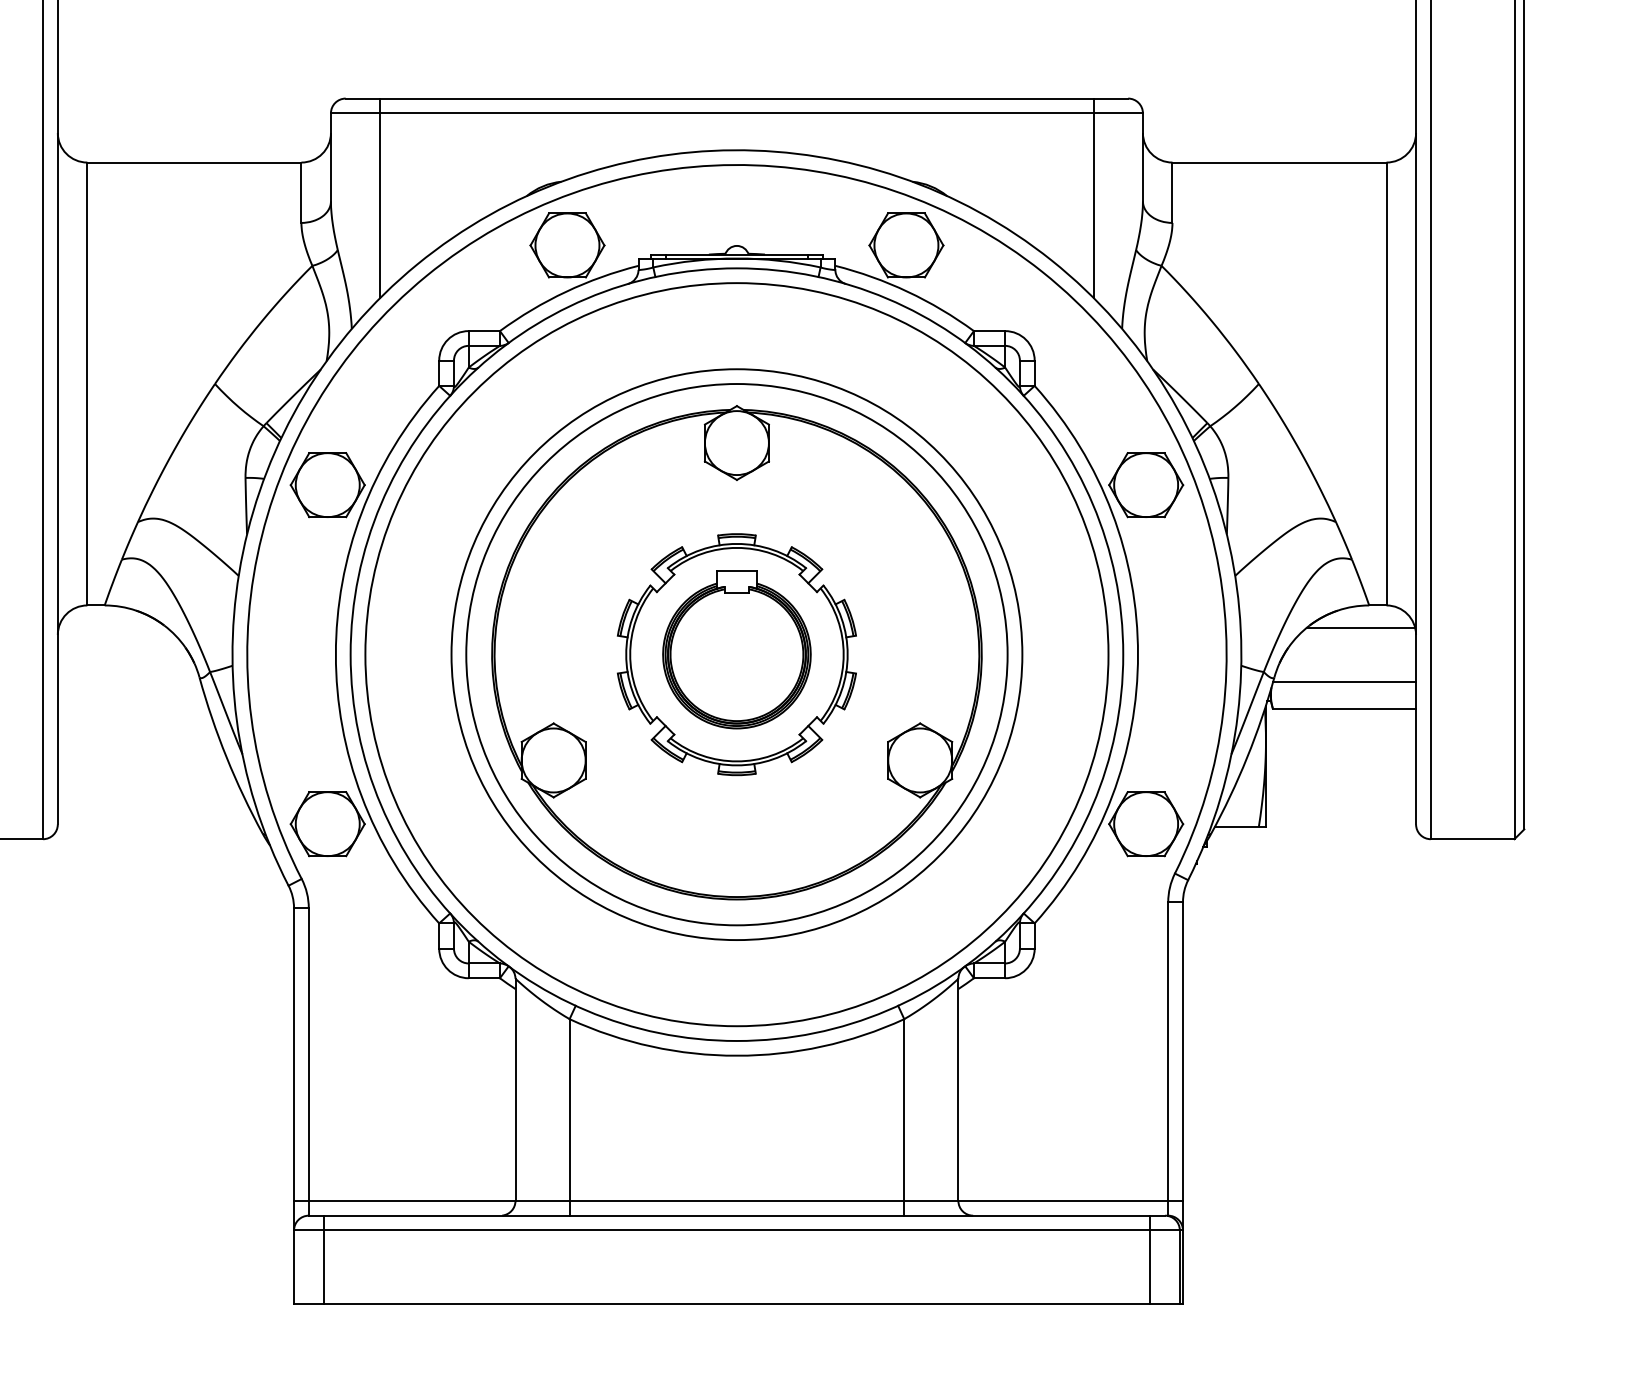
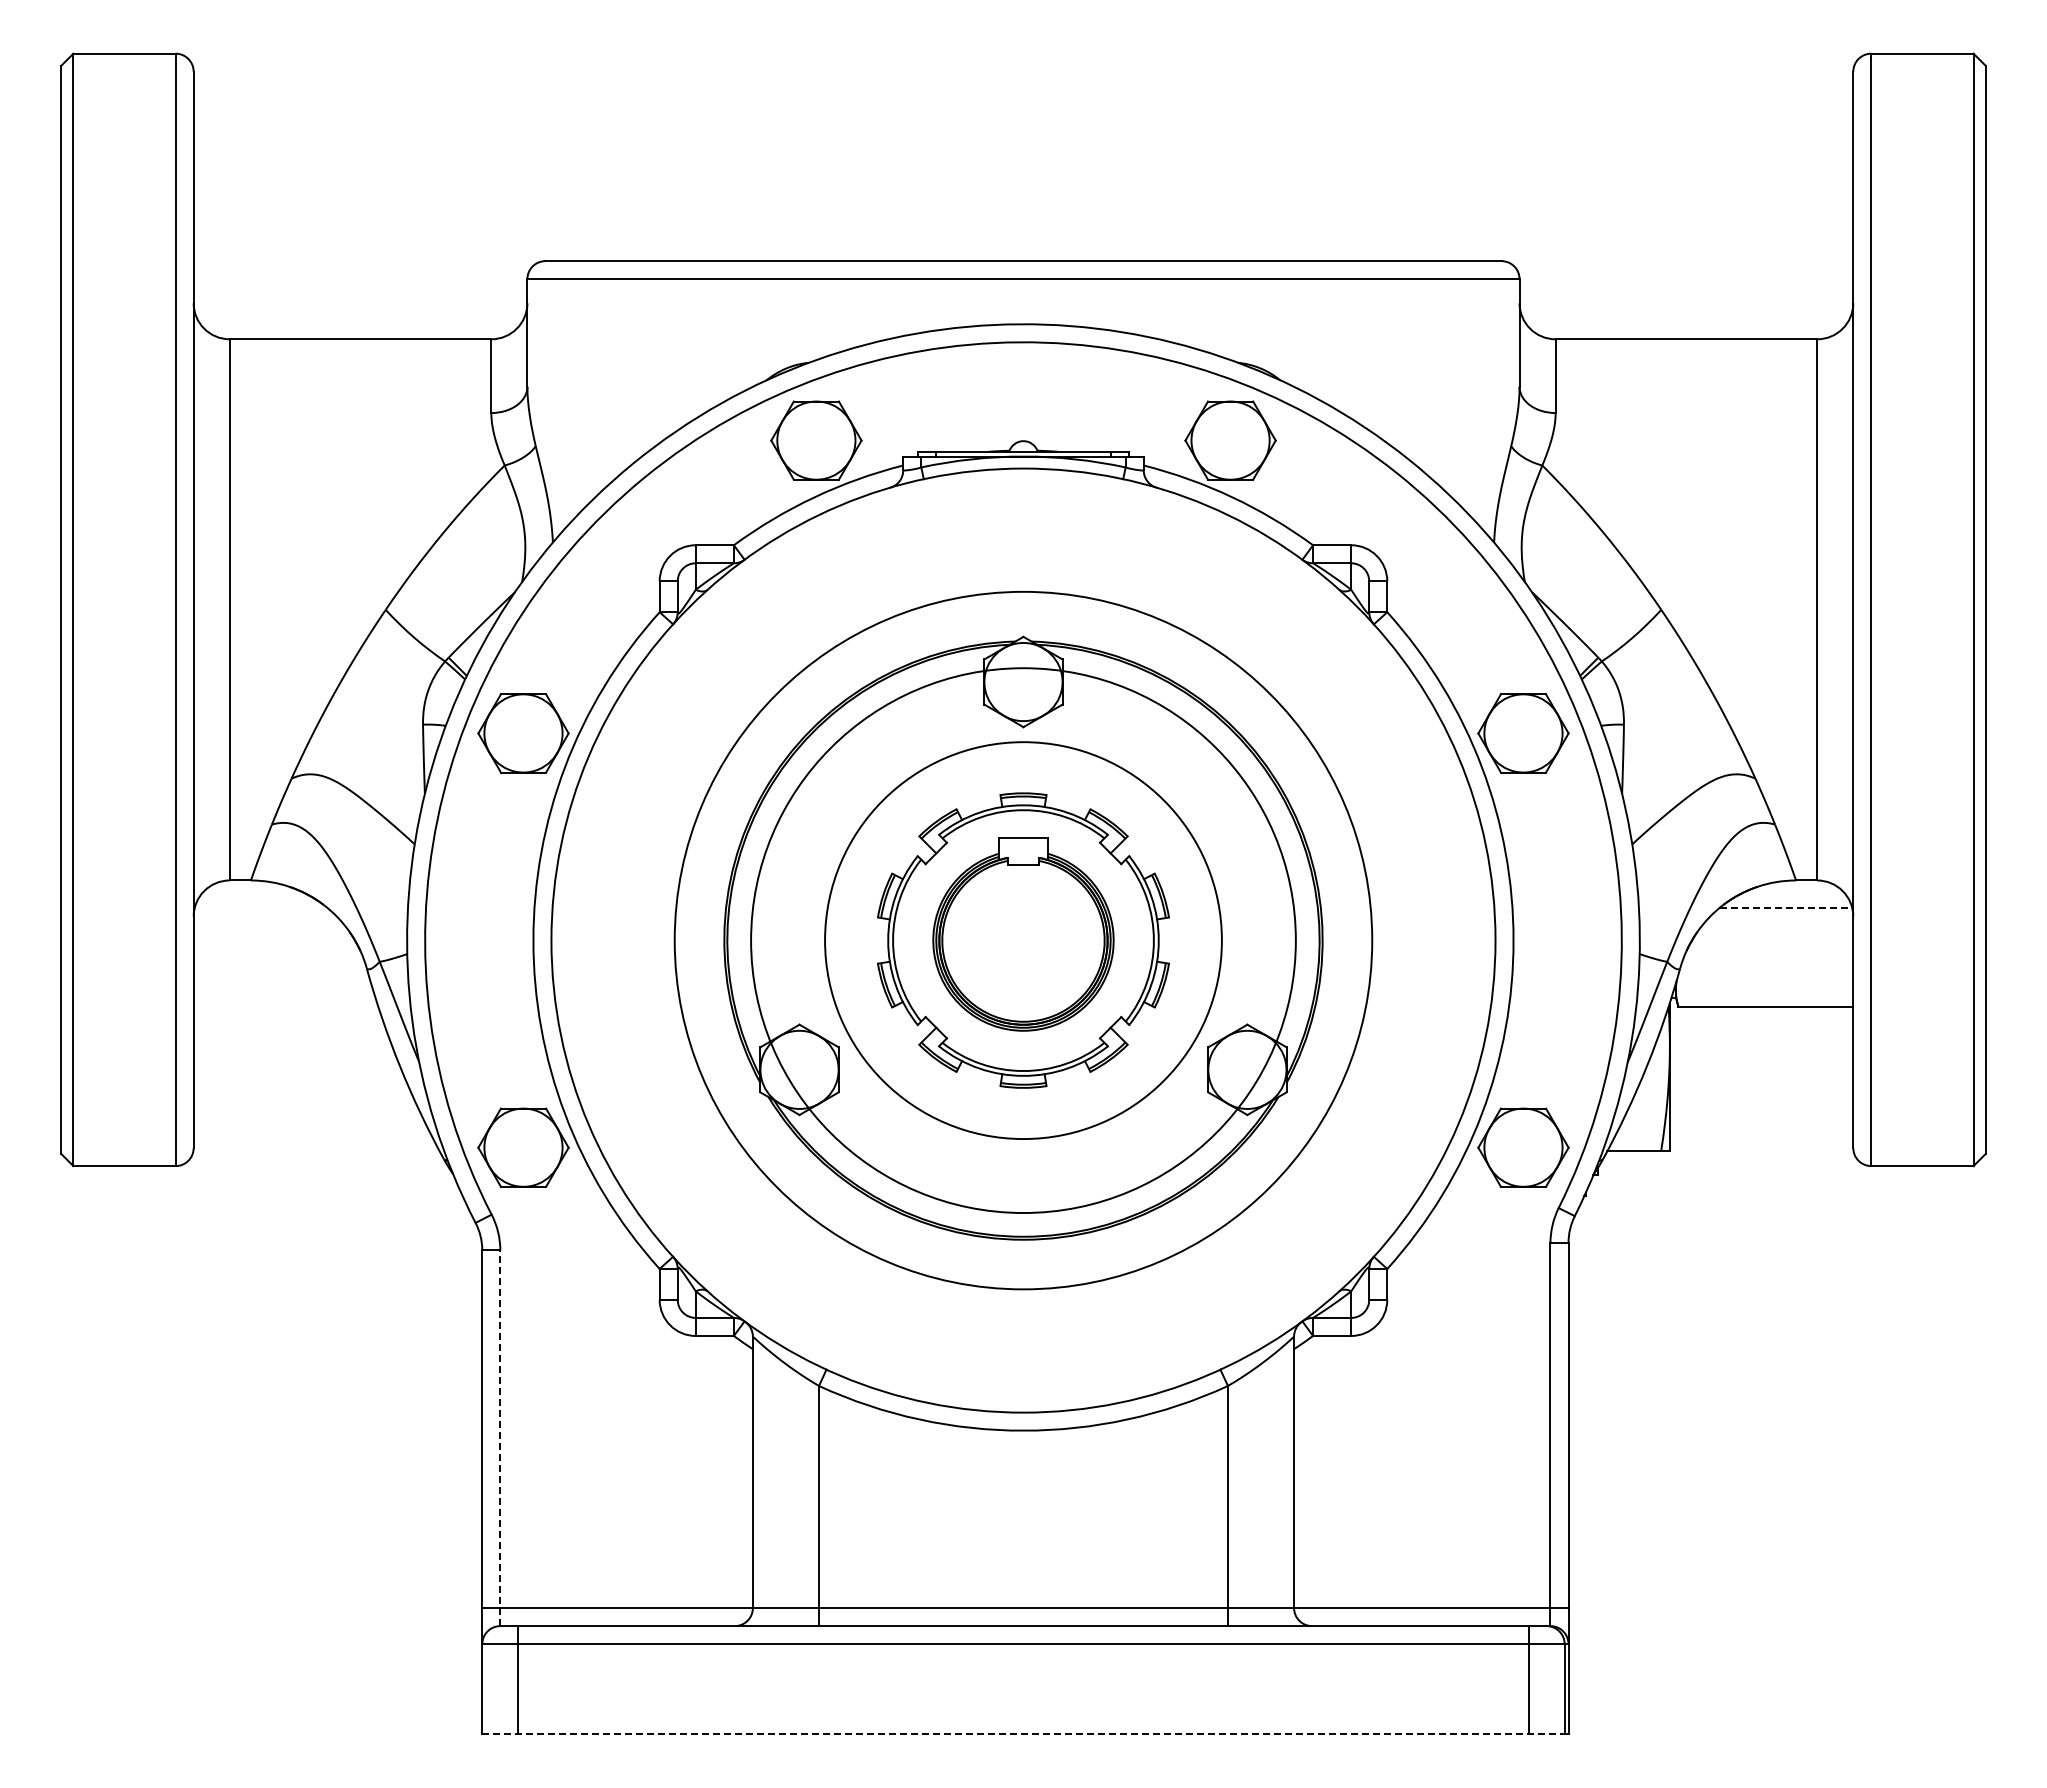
line: (380, 197) -> (587, 382), removed
line: (1093, 197) -> (1459, 382), removed
line: (1361, 627) -> (1786, 907), solid -> dashed
circle: (736, 654) -> (1023, 940), size x0.6
circle: (736, 654) -> (1023, 940), size x0.6
line: (1344, 681) -> (1765, 973), removed
line: (308, 1062) -> (500, 1438), solid -> dashed
line: (736, 1304) -> (1023, 1734), solid -> dashed

